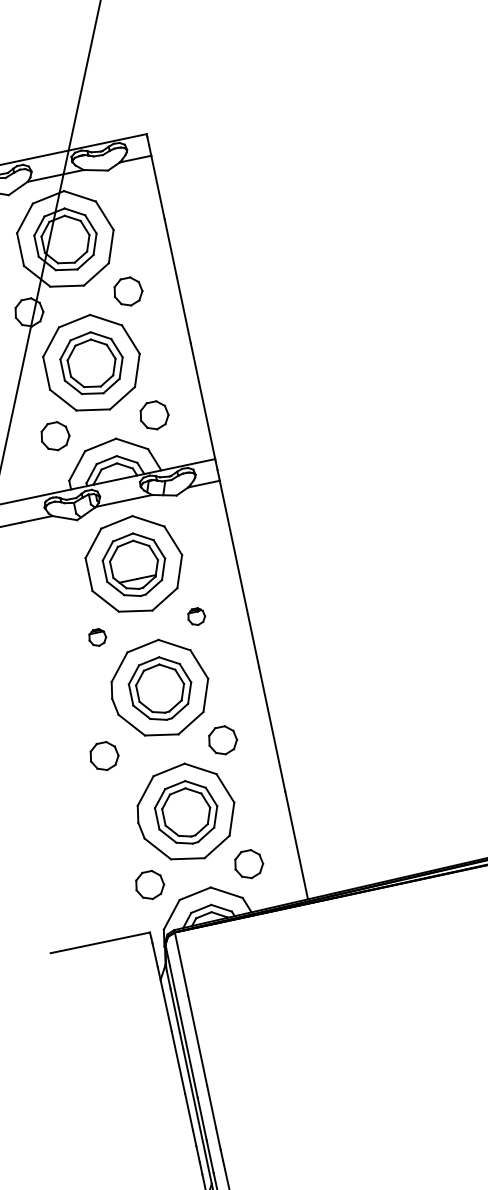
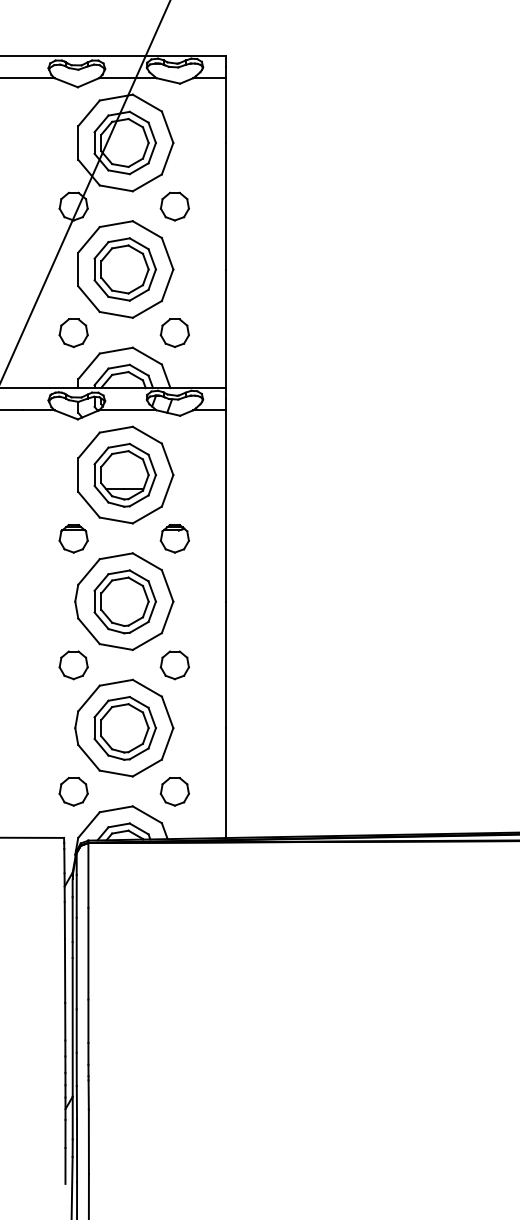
part: (196, 616) -> (174, 538), size x1.67
part: (97, 637) -> (73, 538), size x1.67
part: (104, 756) -> (73, 665), moved

